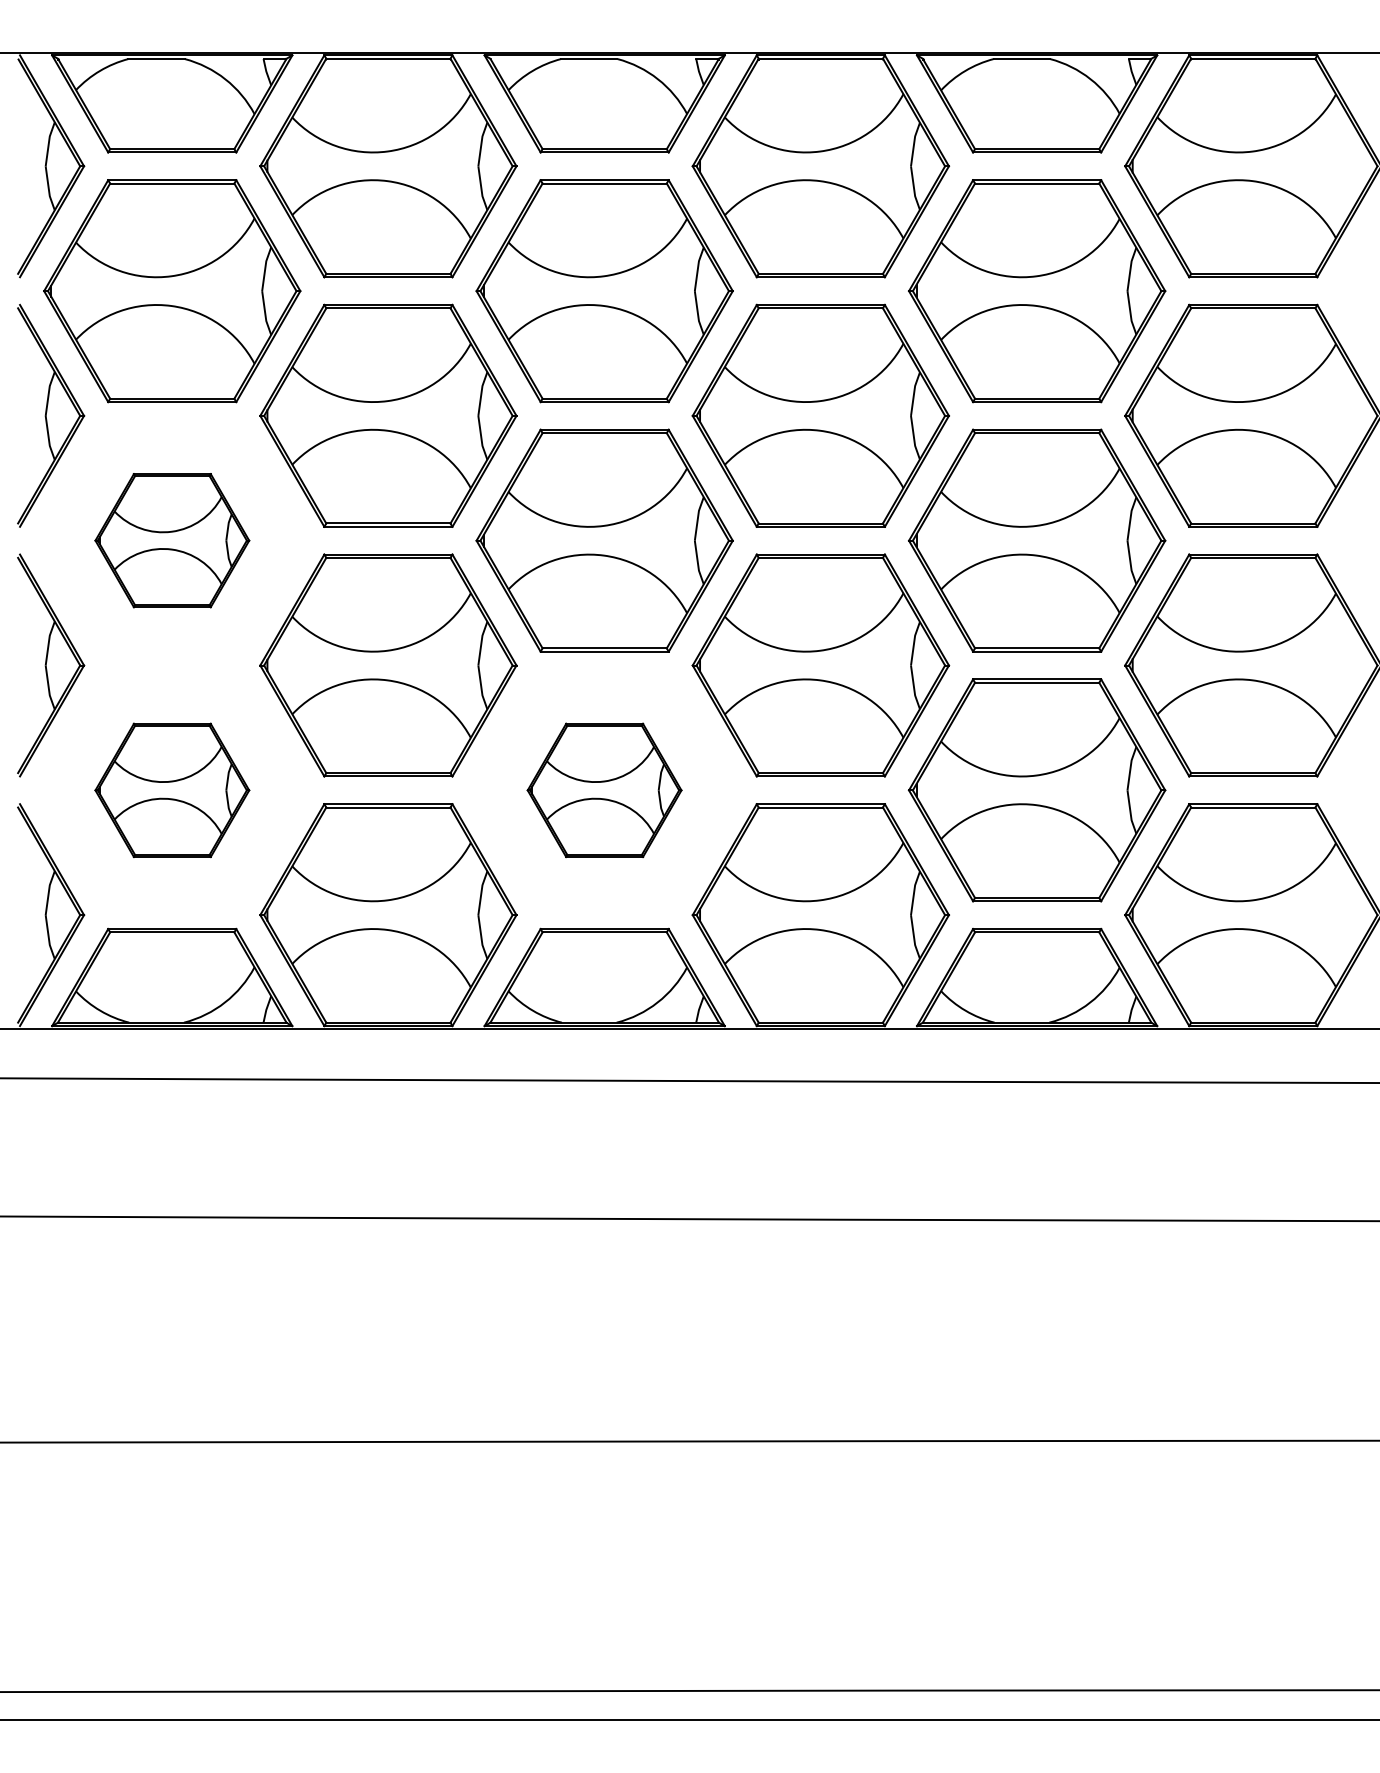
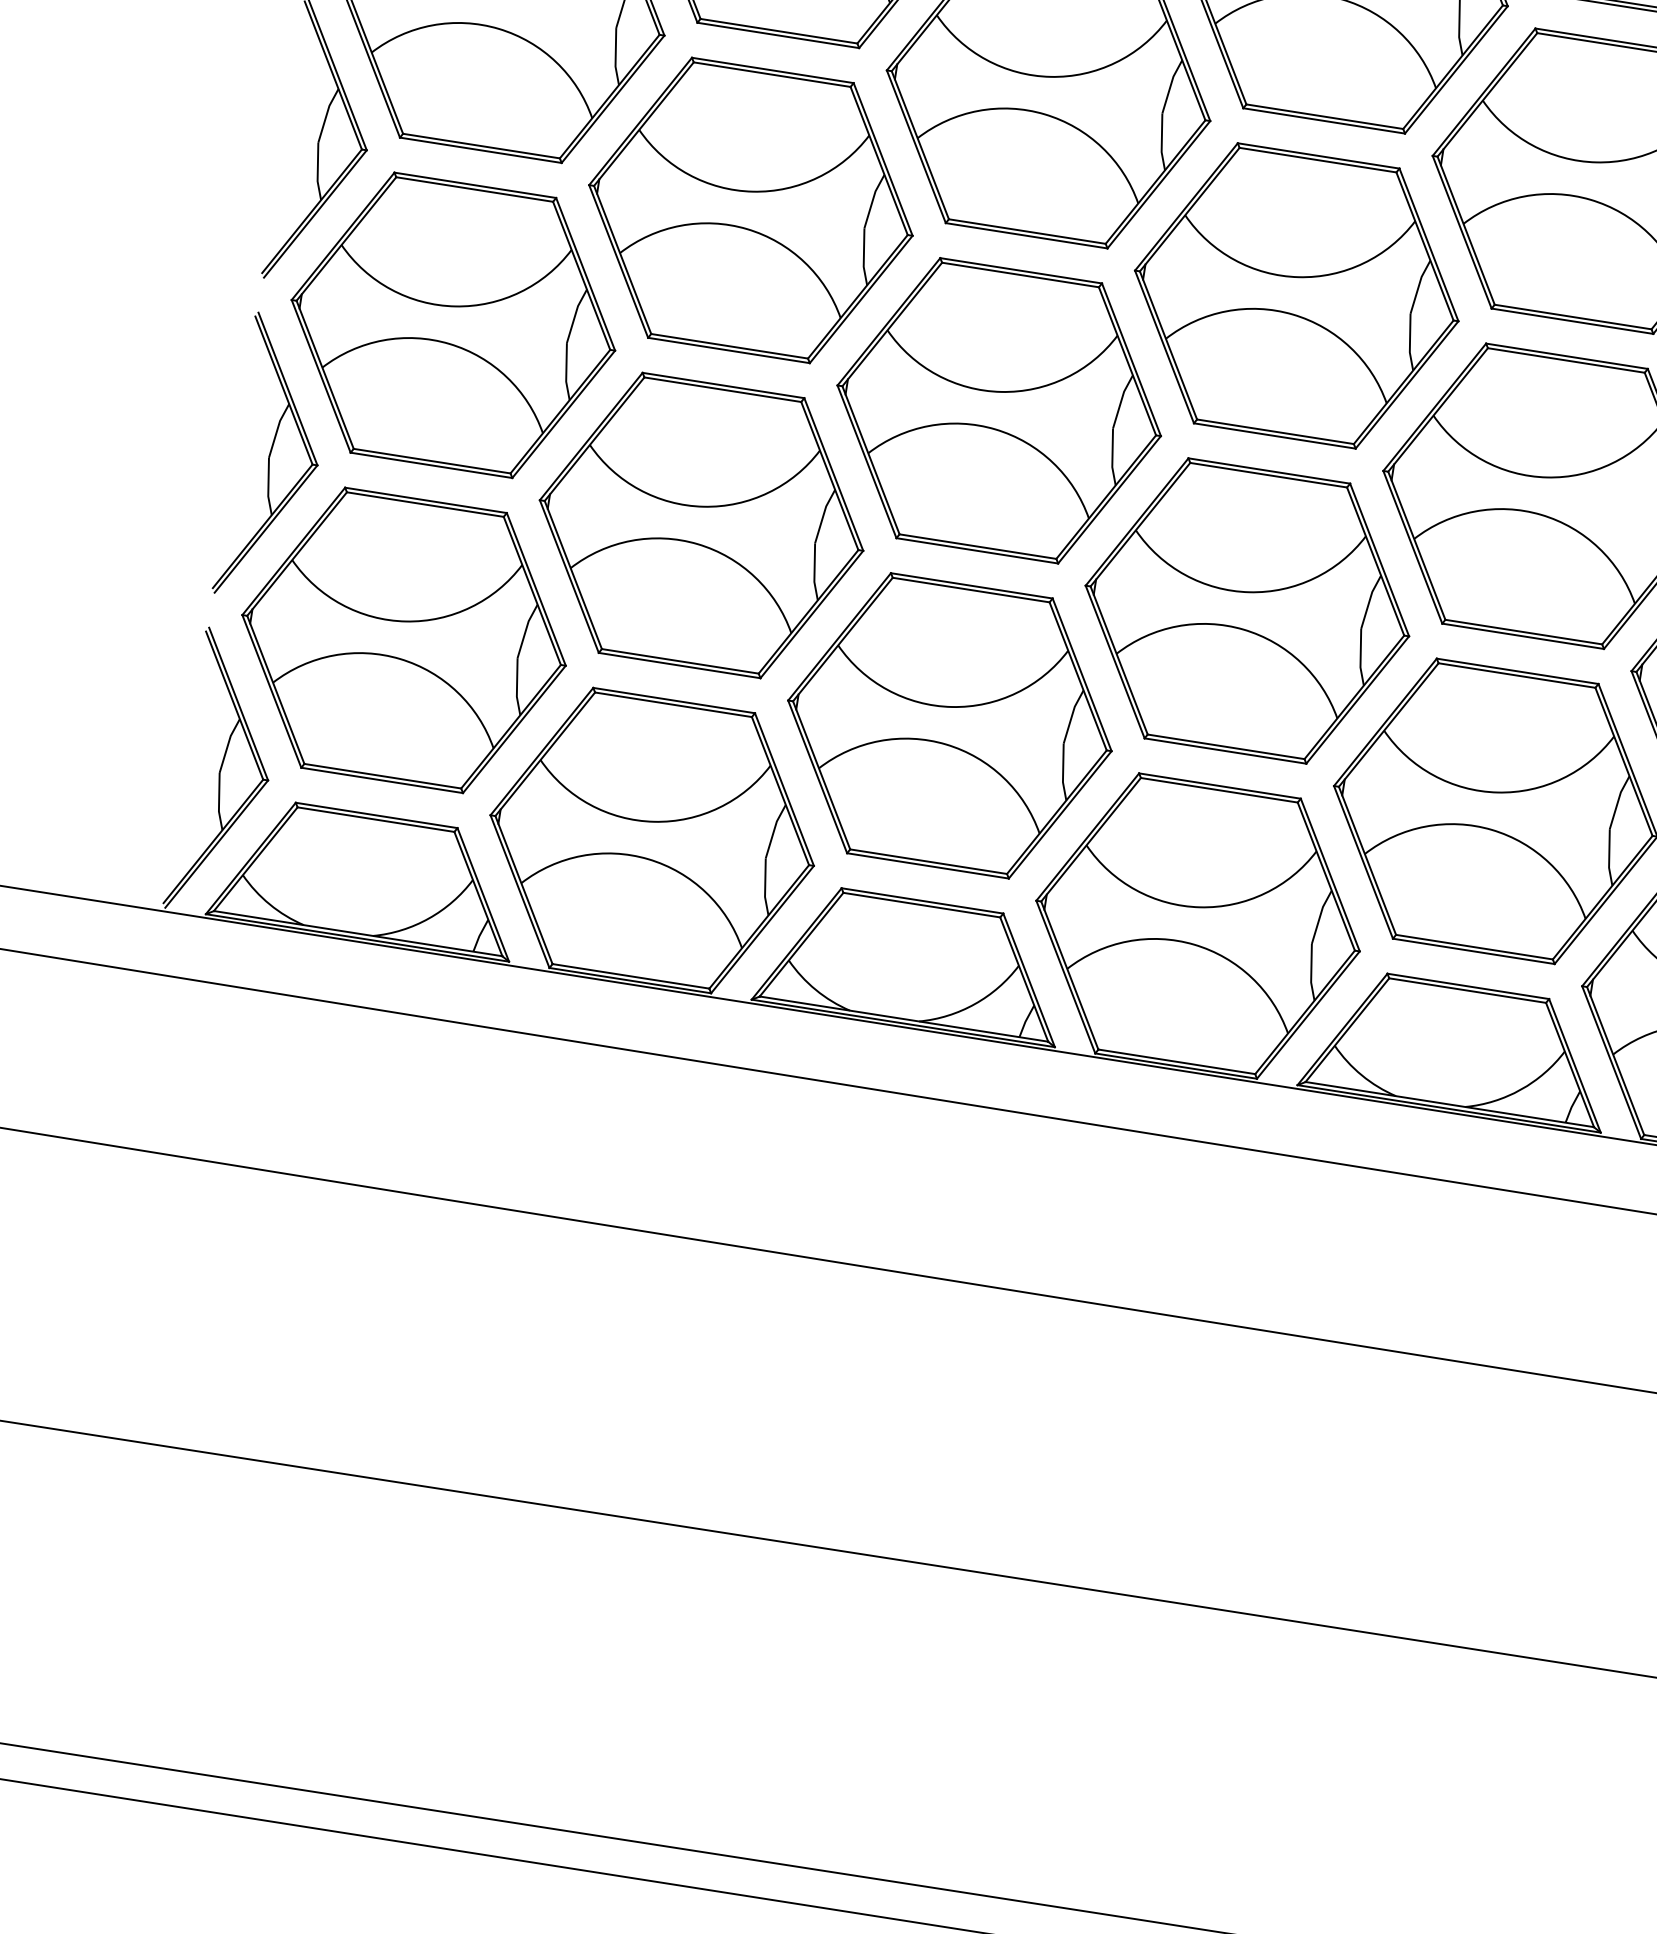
part: (172, 540) -> (453, 325), size x1.67
part: (172, 790) -> (404, 640), size x1.67
part: (604, 790) -> (949, 726), size x1.67

